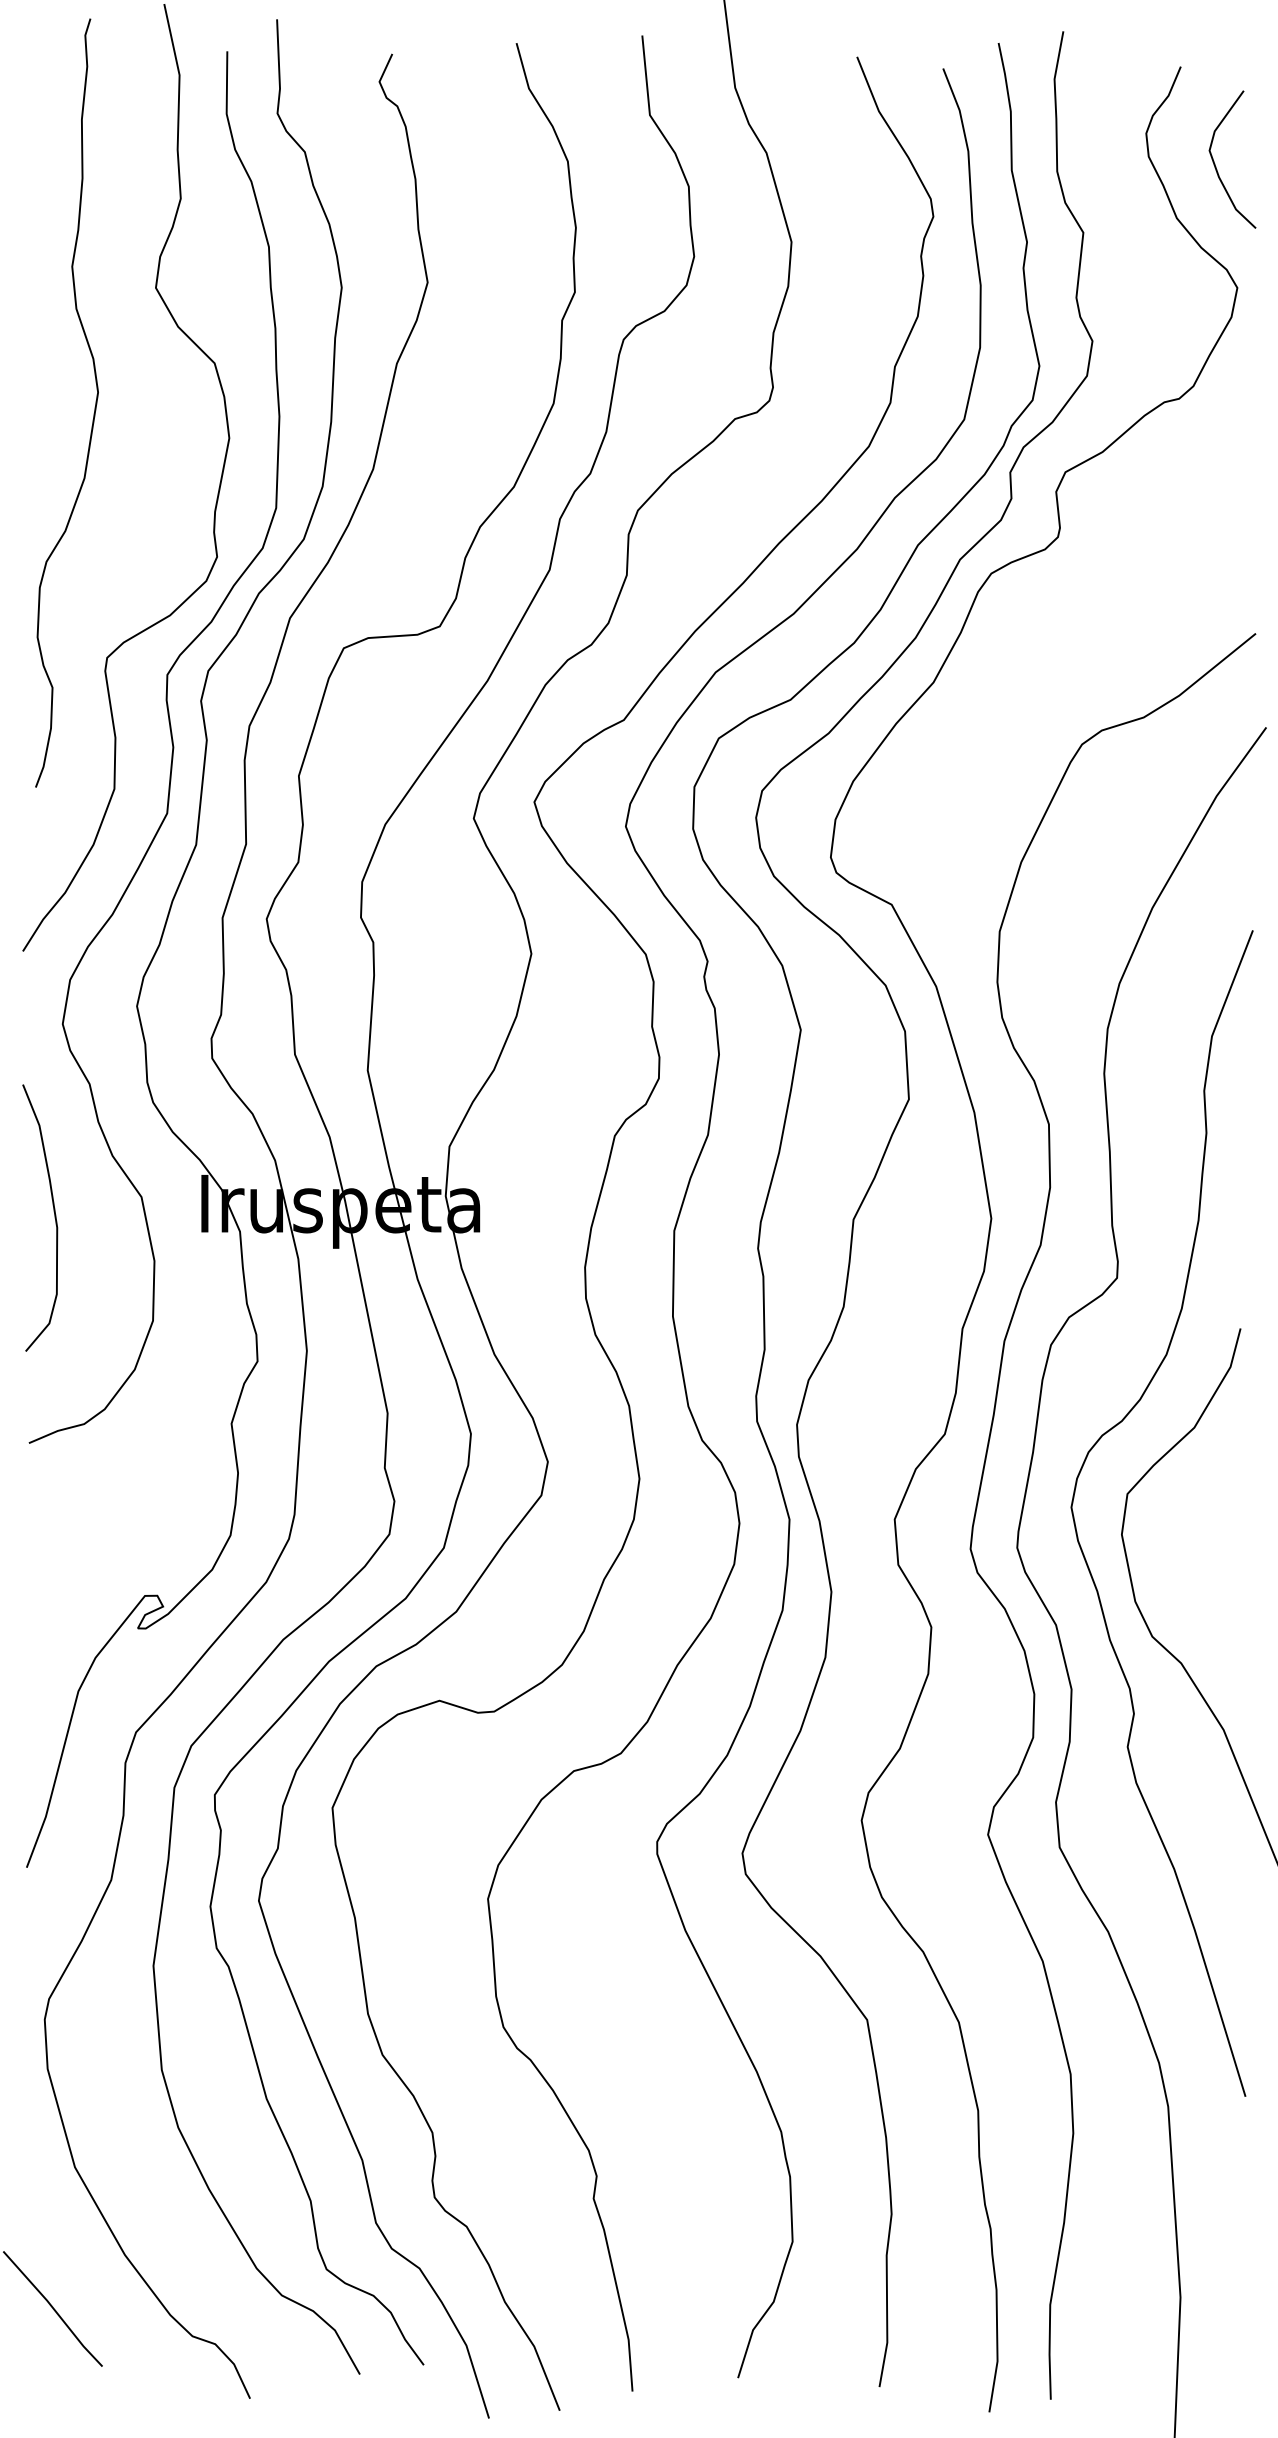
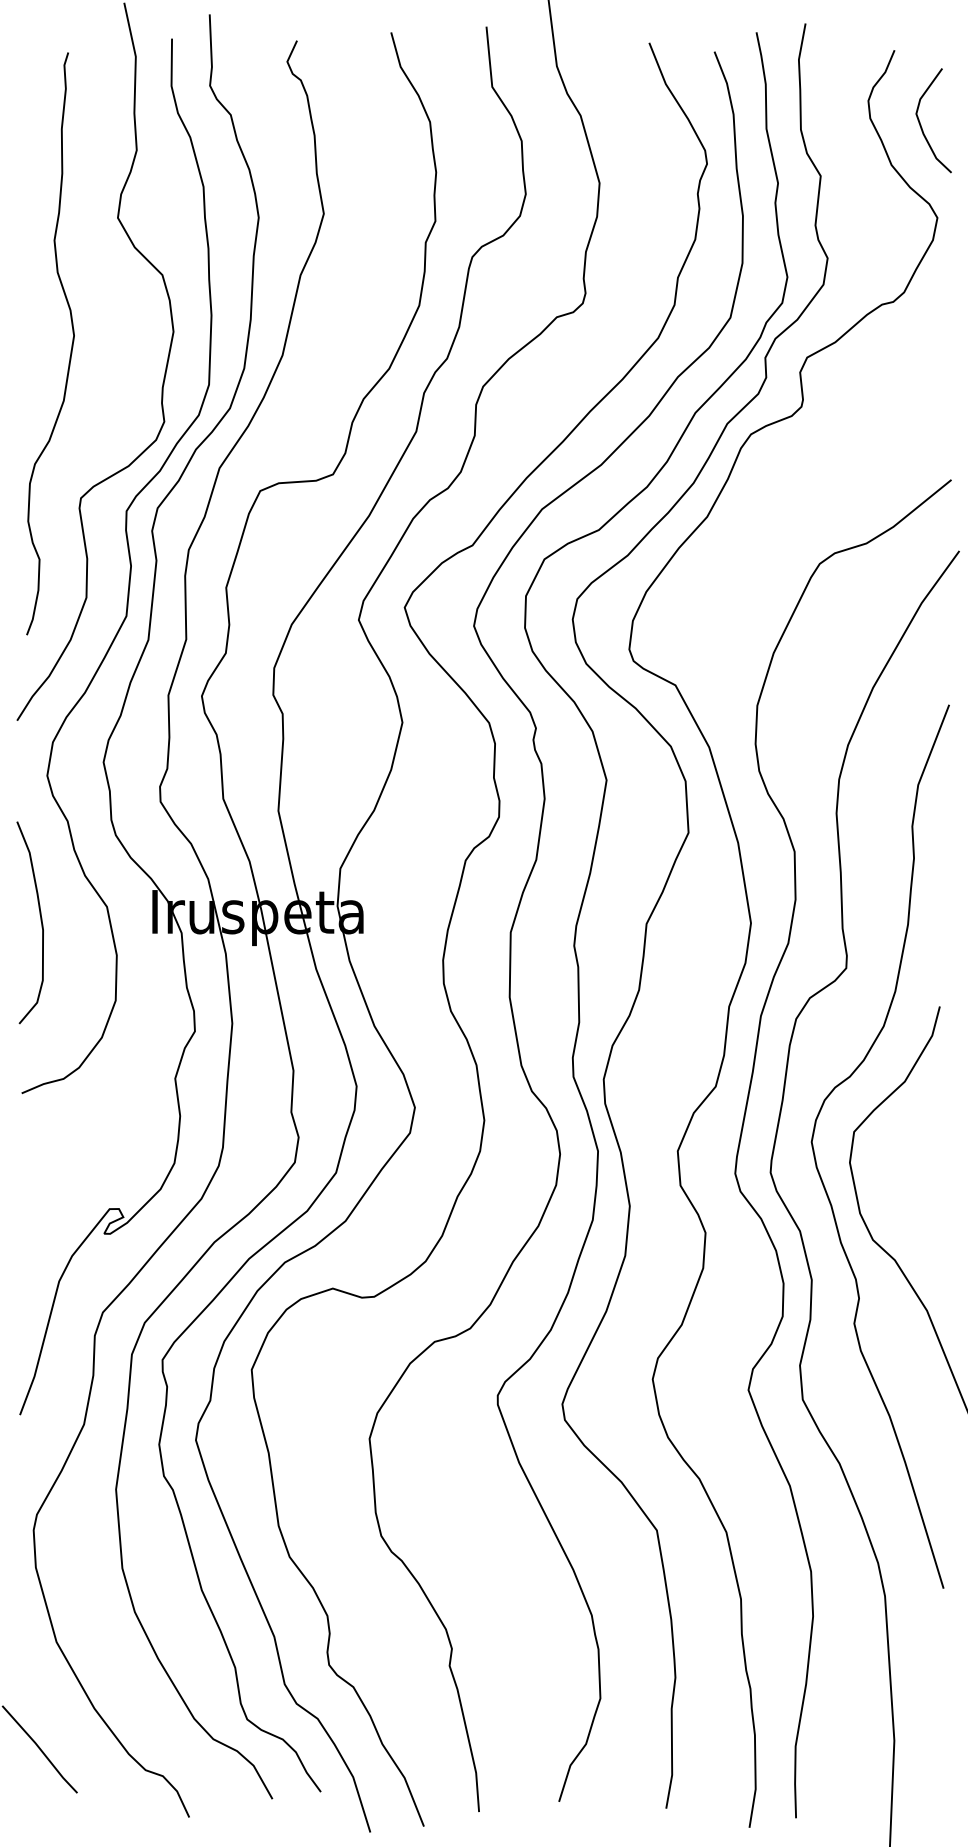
part: (94, 407) -> (71, 347), moved

